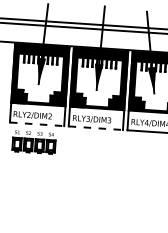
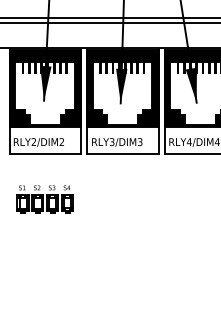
line: (37, 124) -> (45, 153), dashed -> solid
line: (95, 128) -> (122, 153), dashed -> solid
part: (33, 142) -> (44, 199), moved

